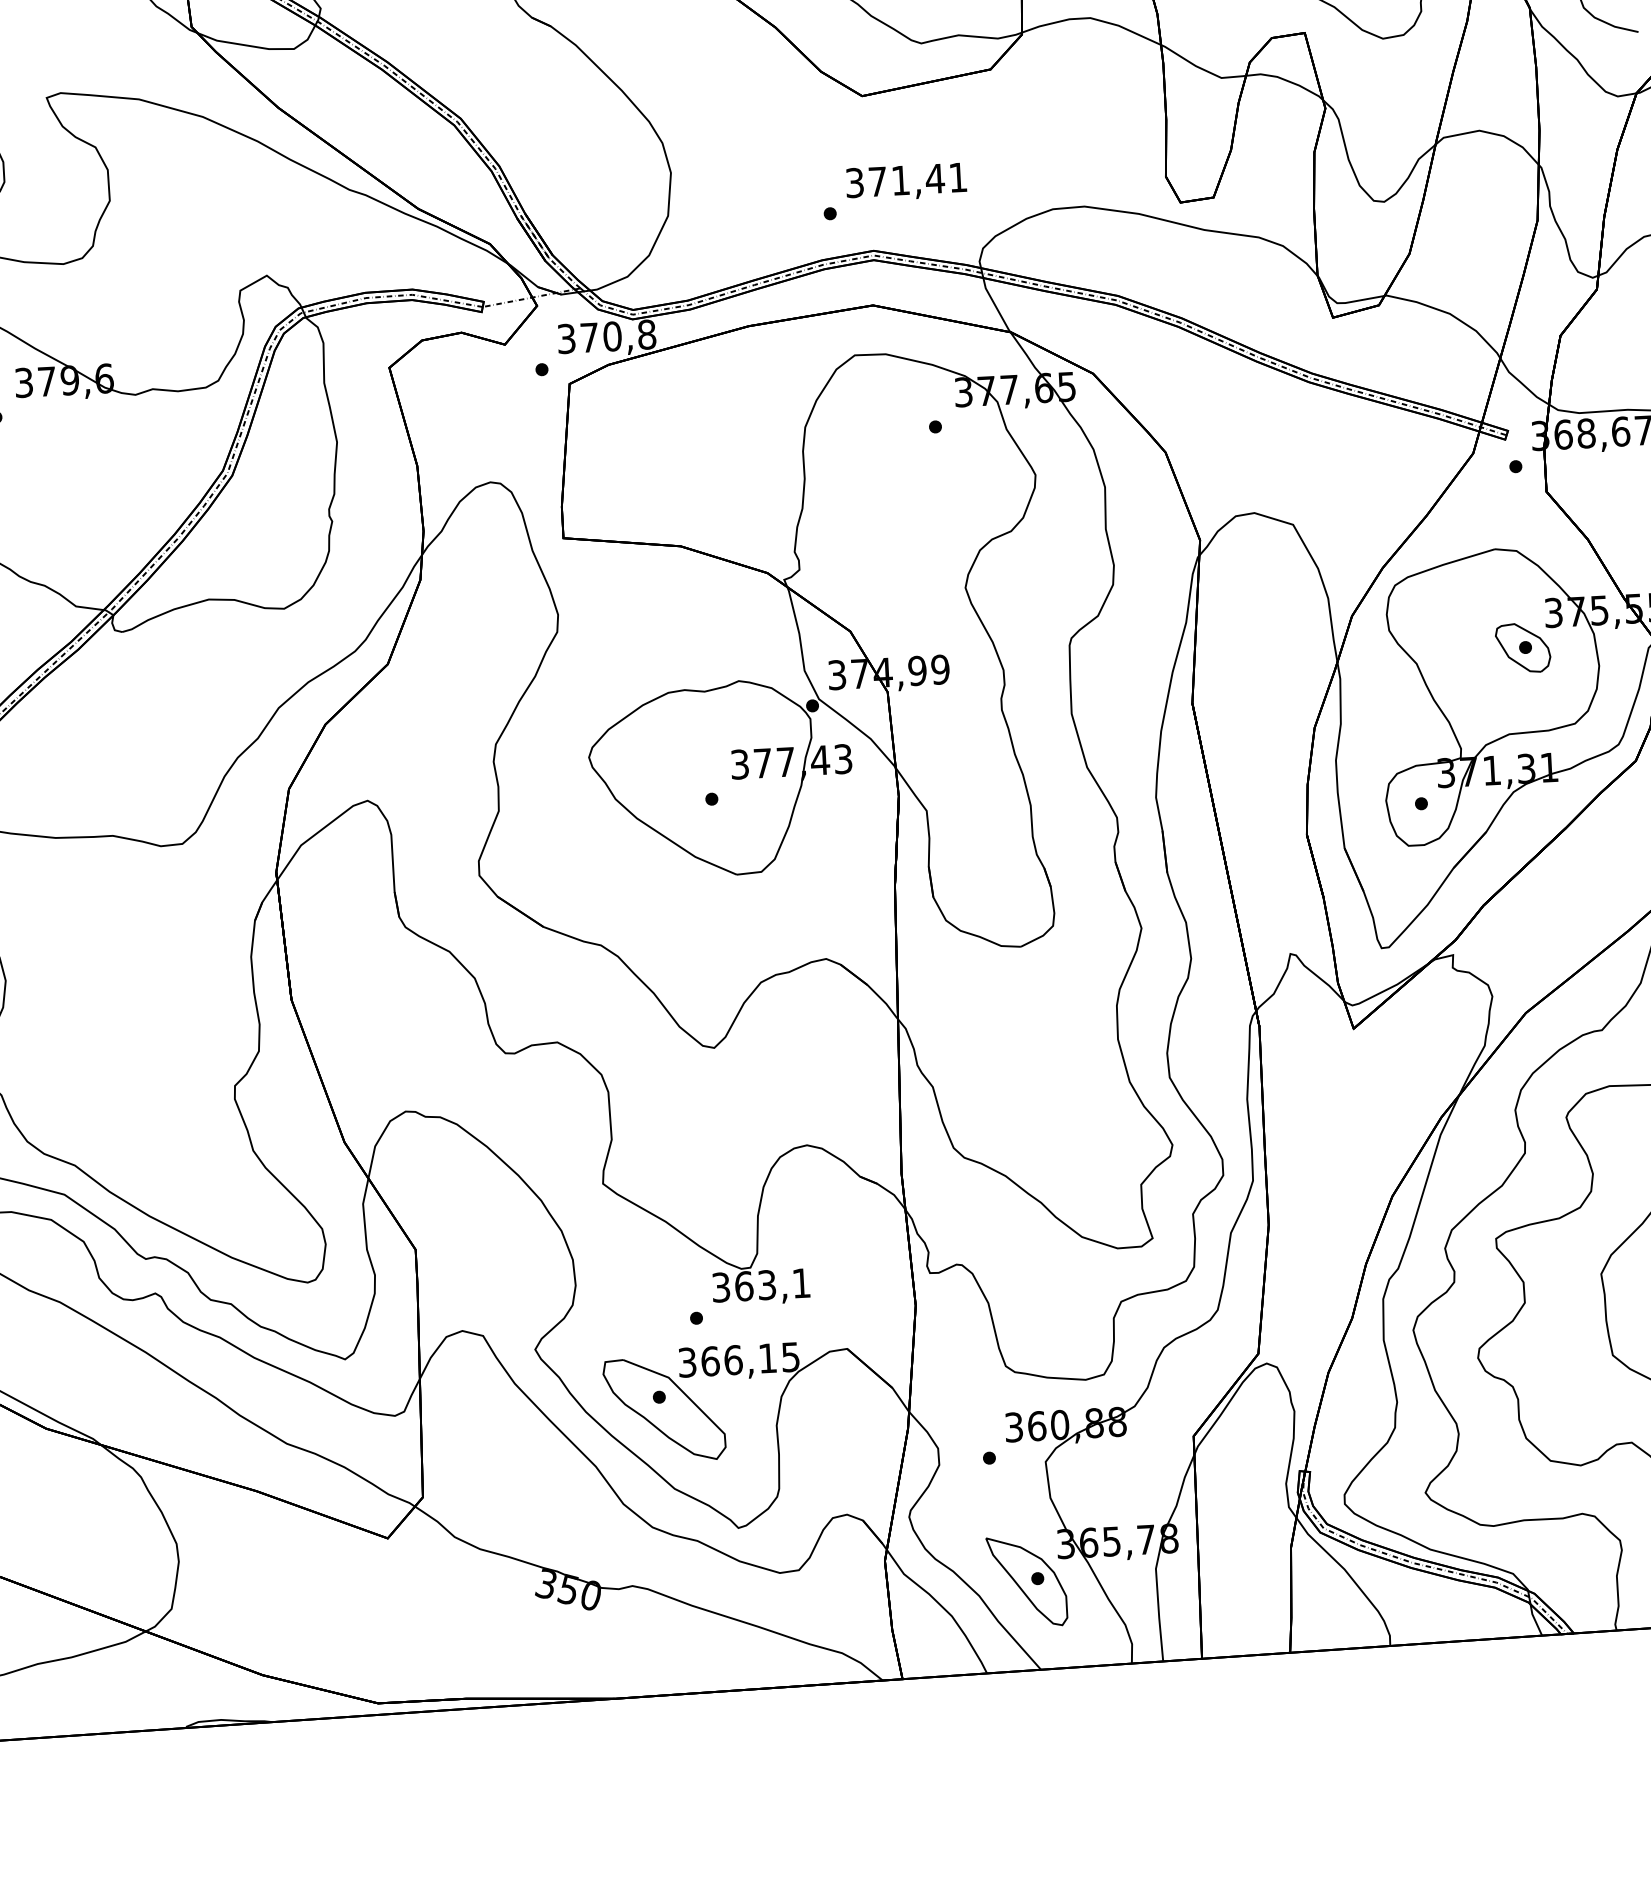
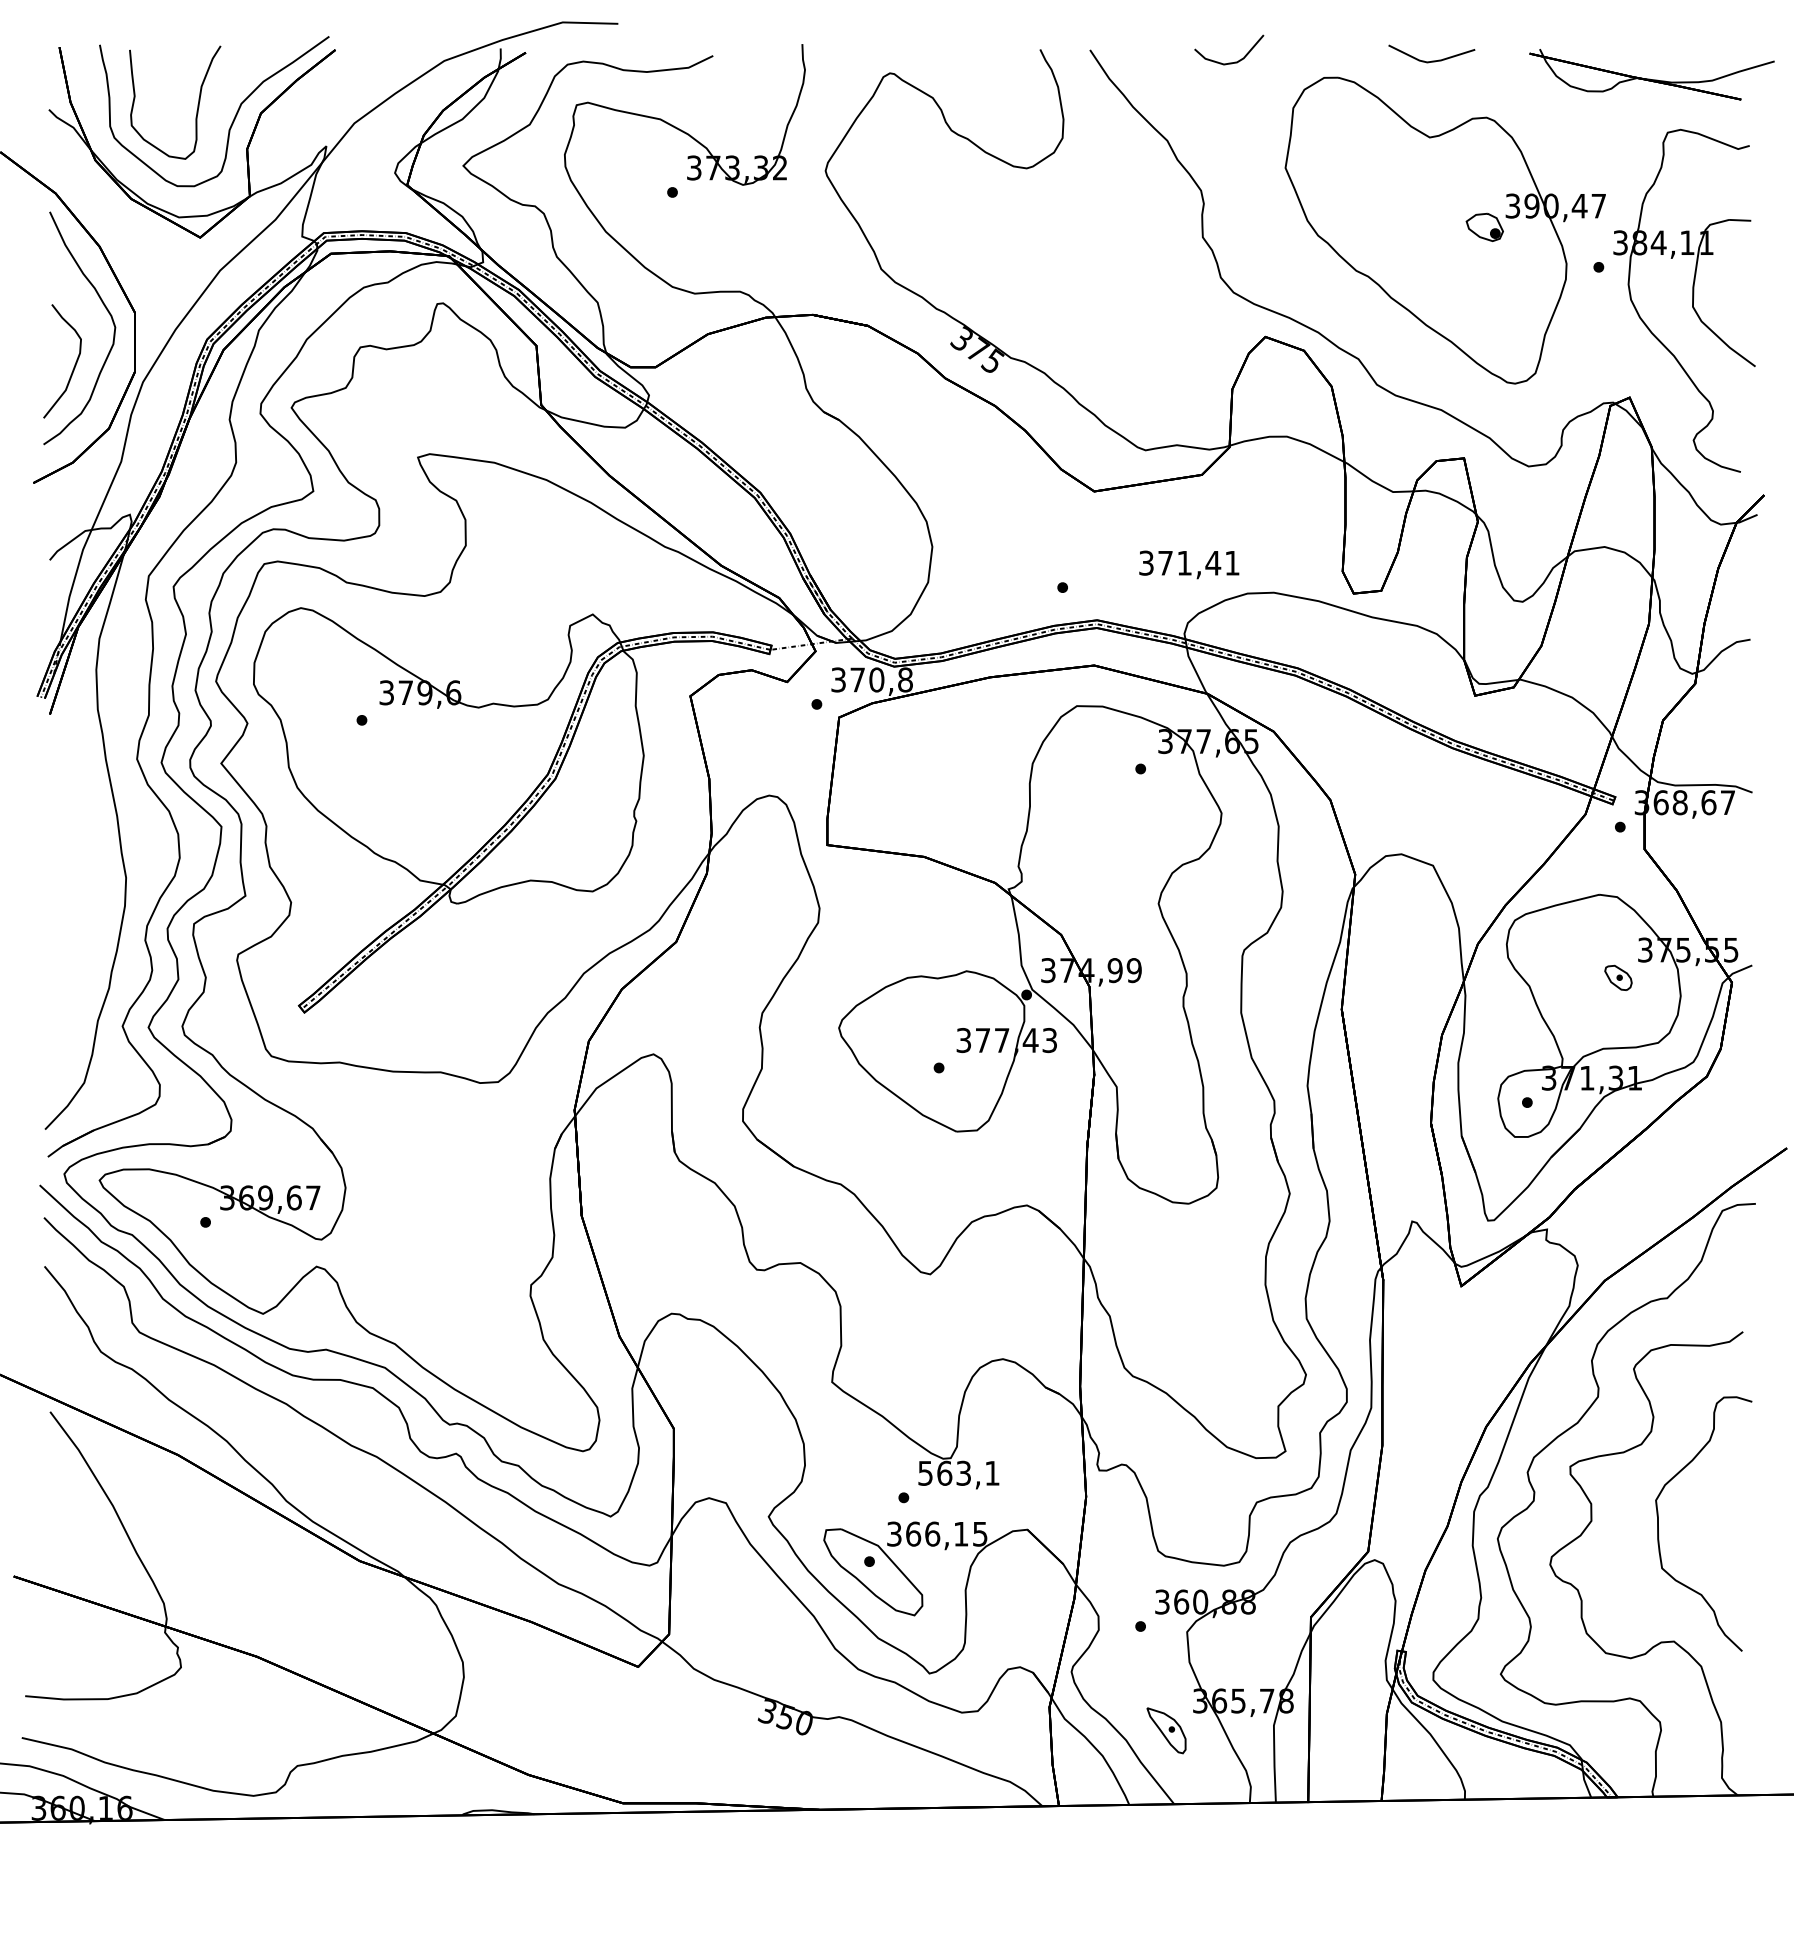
text: (906, 181) -> (1189, 564), moved
part: (1523, 647) -> (1618, 977), size x0.6
text: (721, 1286) -> (925, 1472), 363,1 -> 563,1
part: (1027, 1581) -> (1166, 1730), size x0.6

